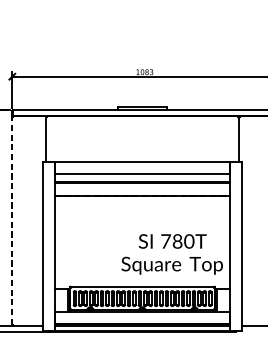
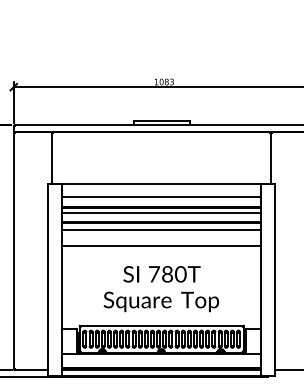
line: (142, 187) -> (161, 212), added
line: (142, 196) -> (161, 223), dashed -> solid
line: (142, 202) -> (161, 230), added
line: (142, 216) -> (161, 245), added
line: (12, 221) -> (13, 251), dashed -> solid
text: (172, 254) -> (161, 289), moved

